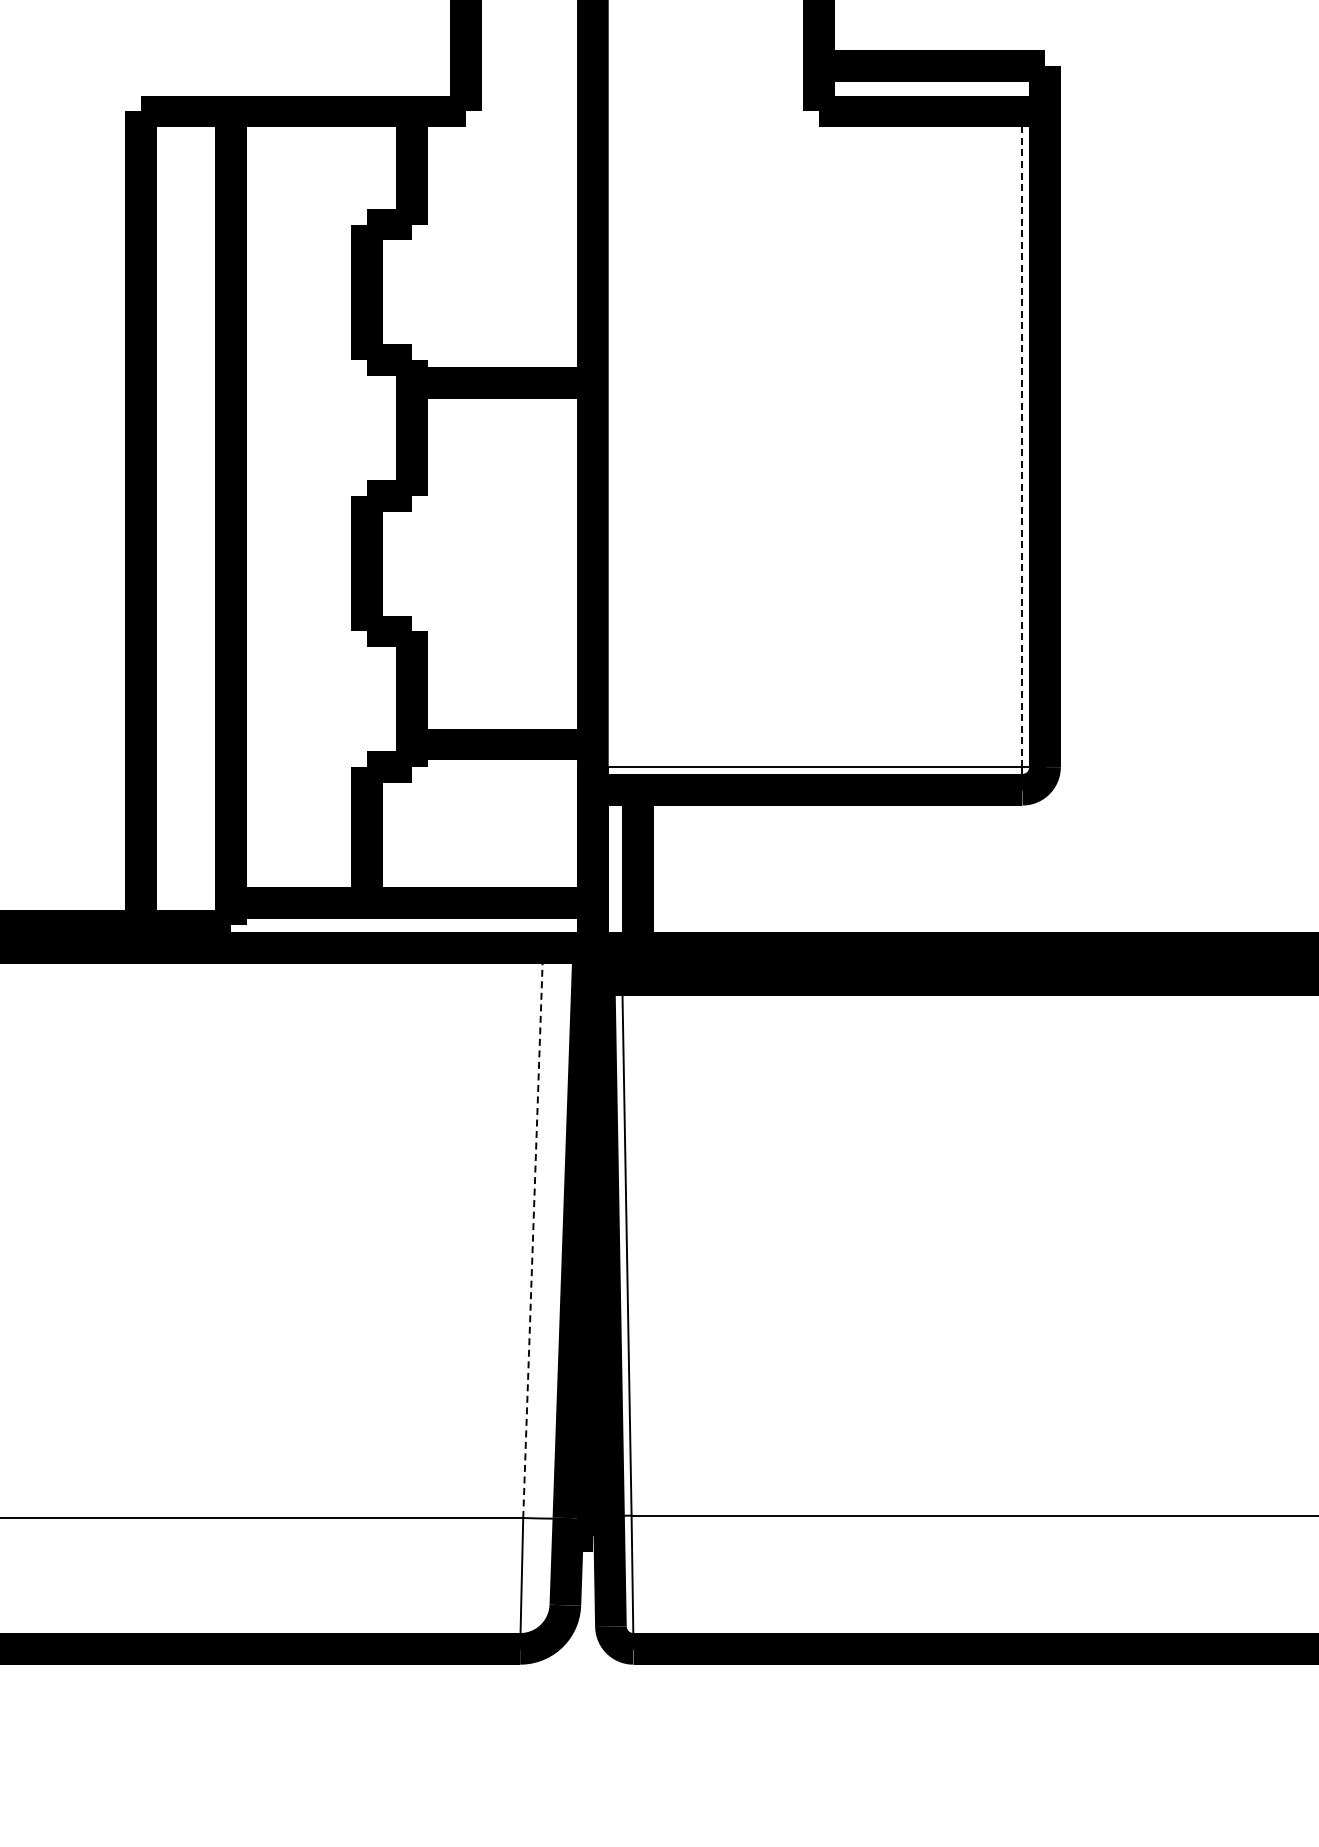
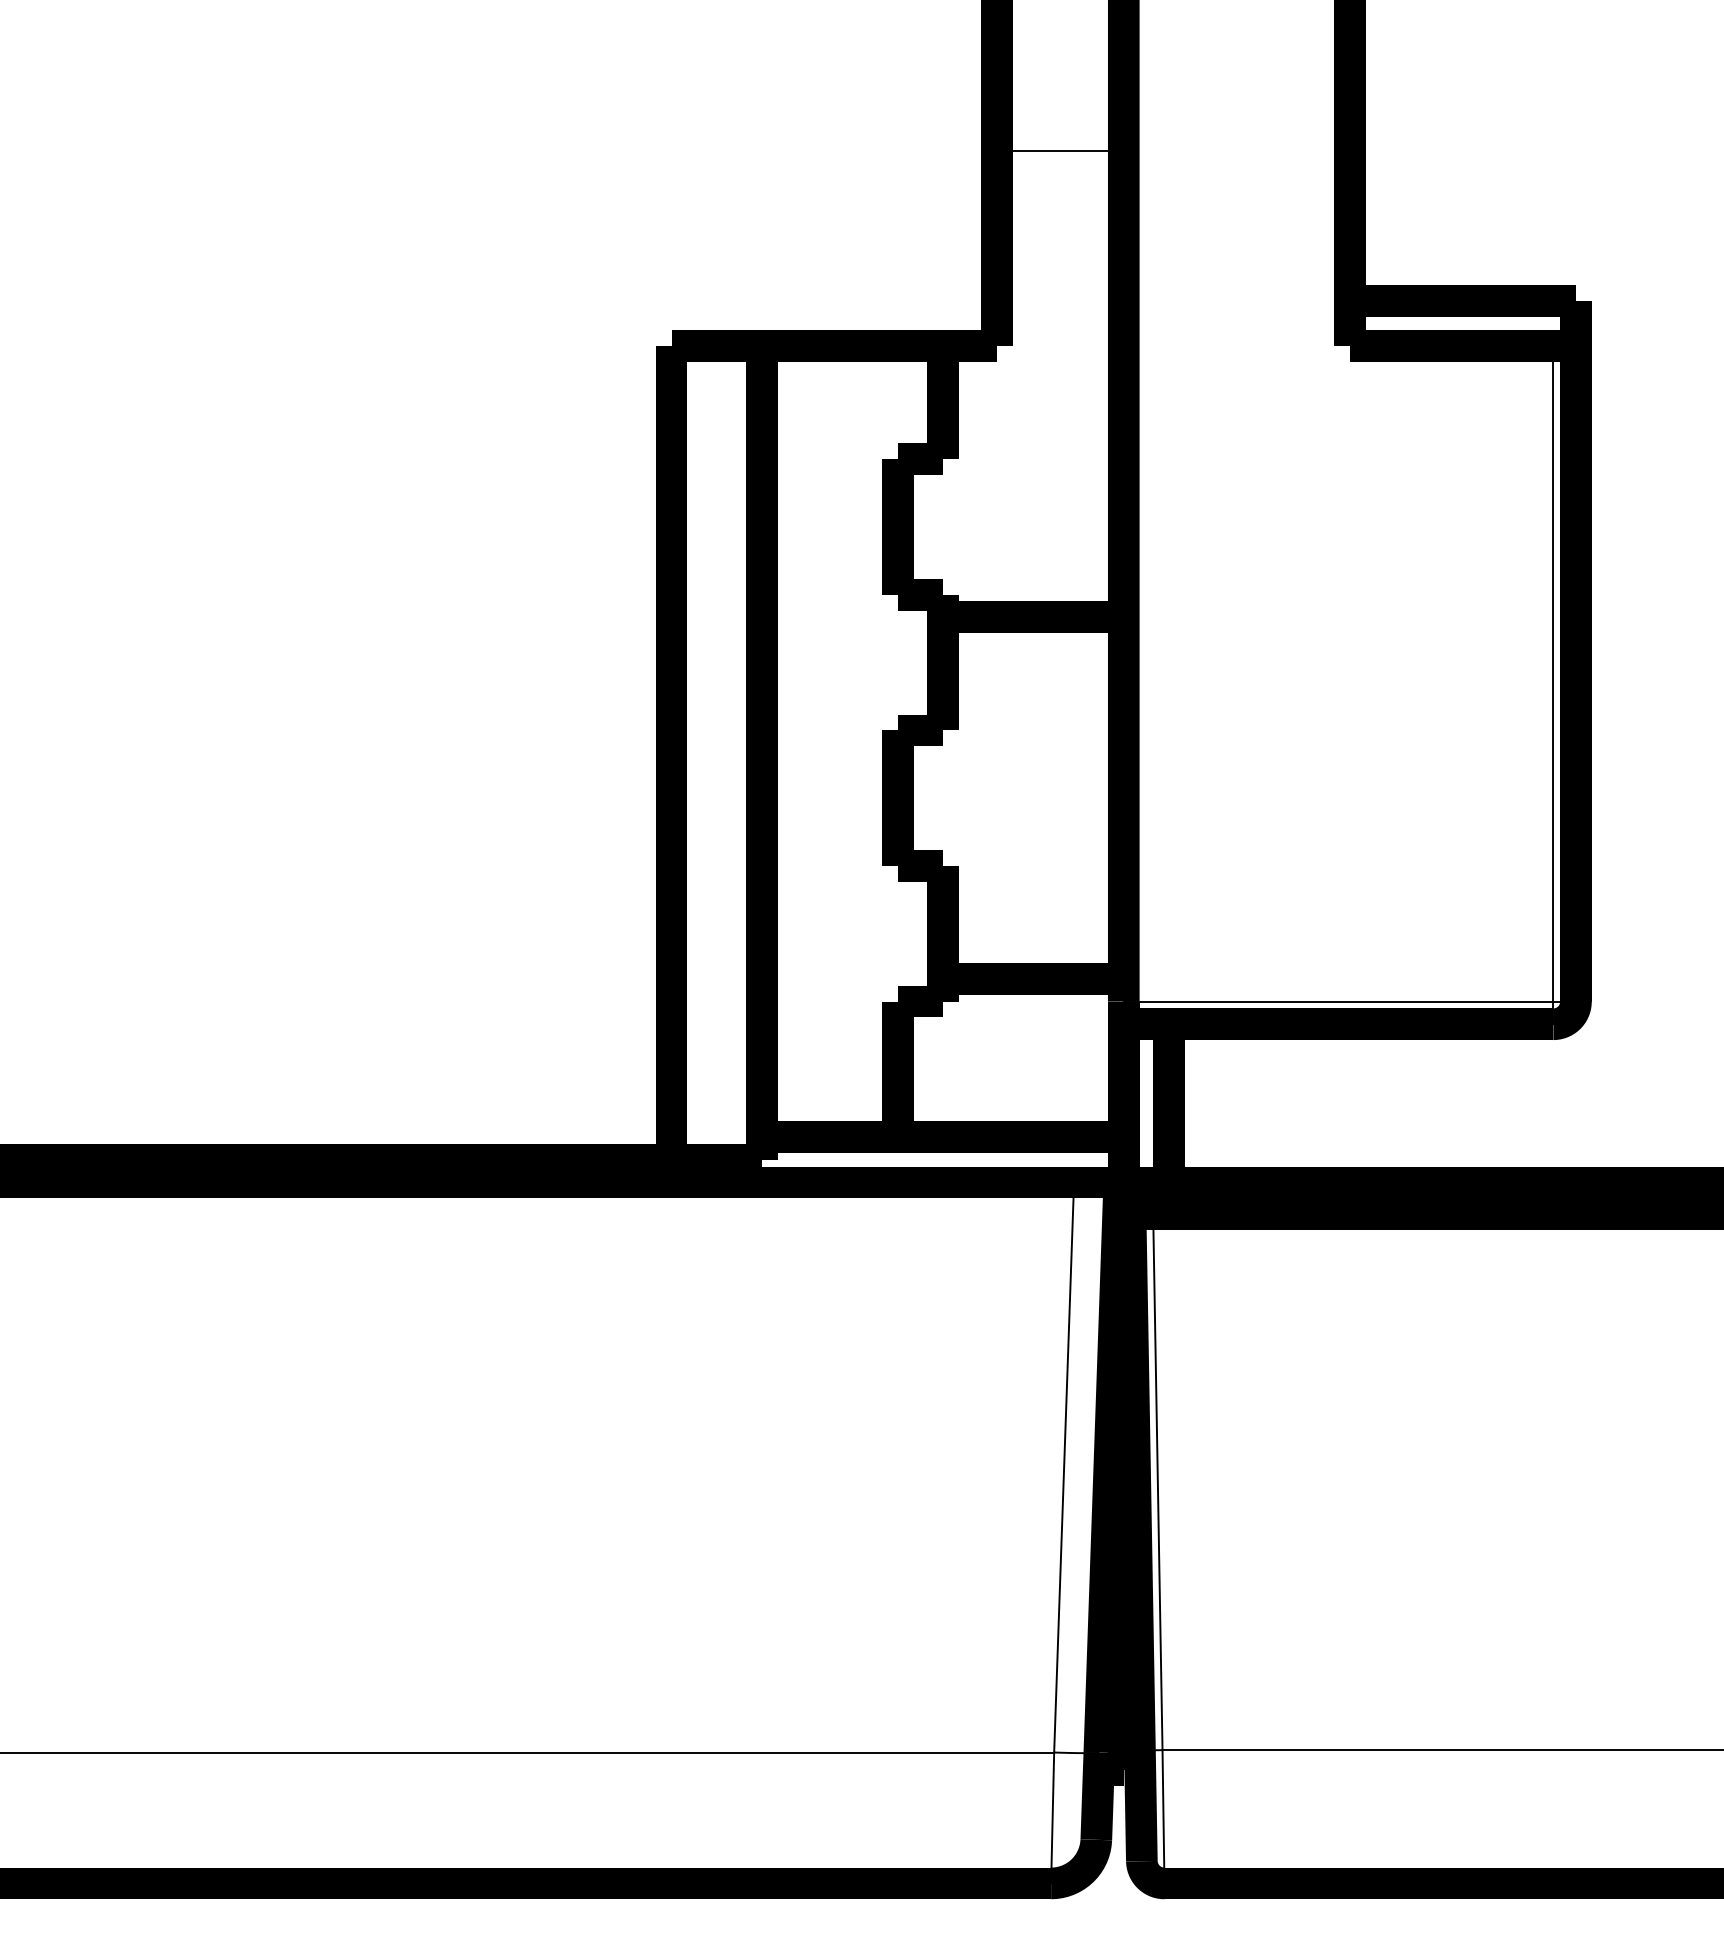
line: (1022, 438) -> (1553, 673), dashed -> solid
line: (533, 1232) -> (1064, 1467), dashed -> solid

